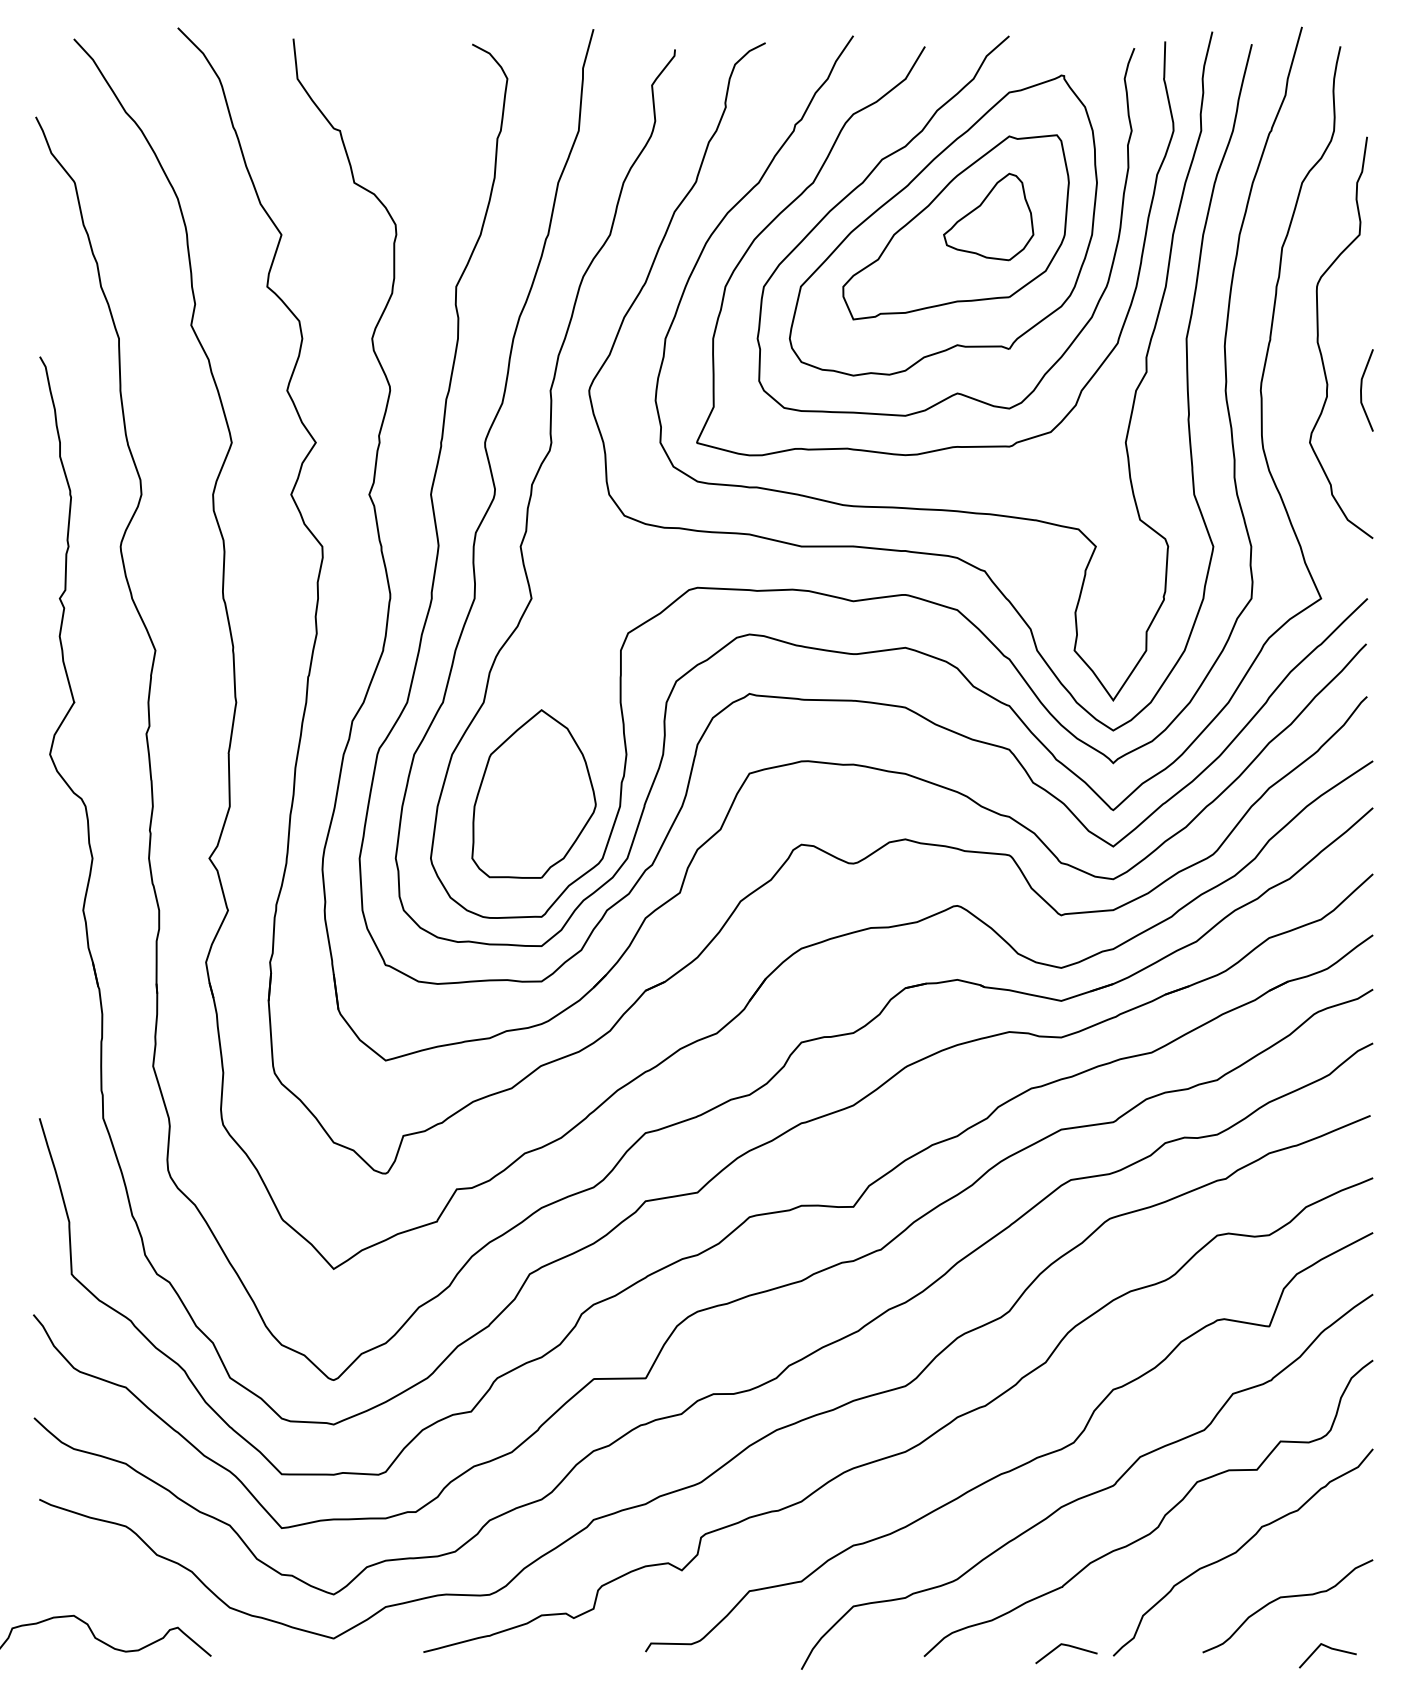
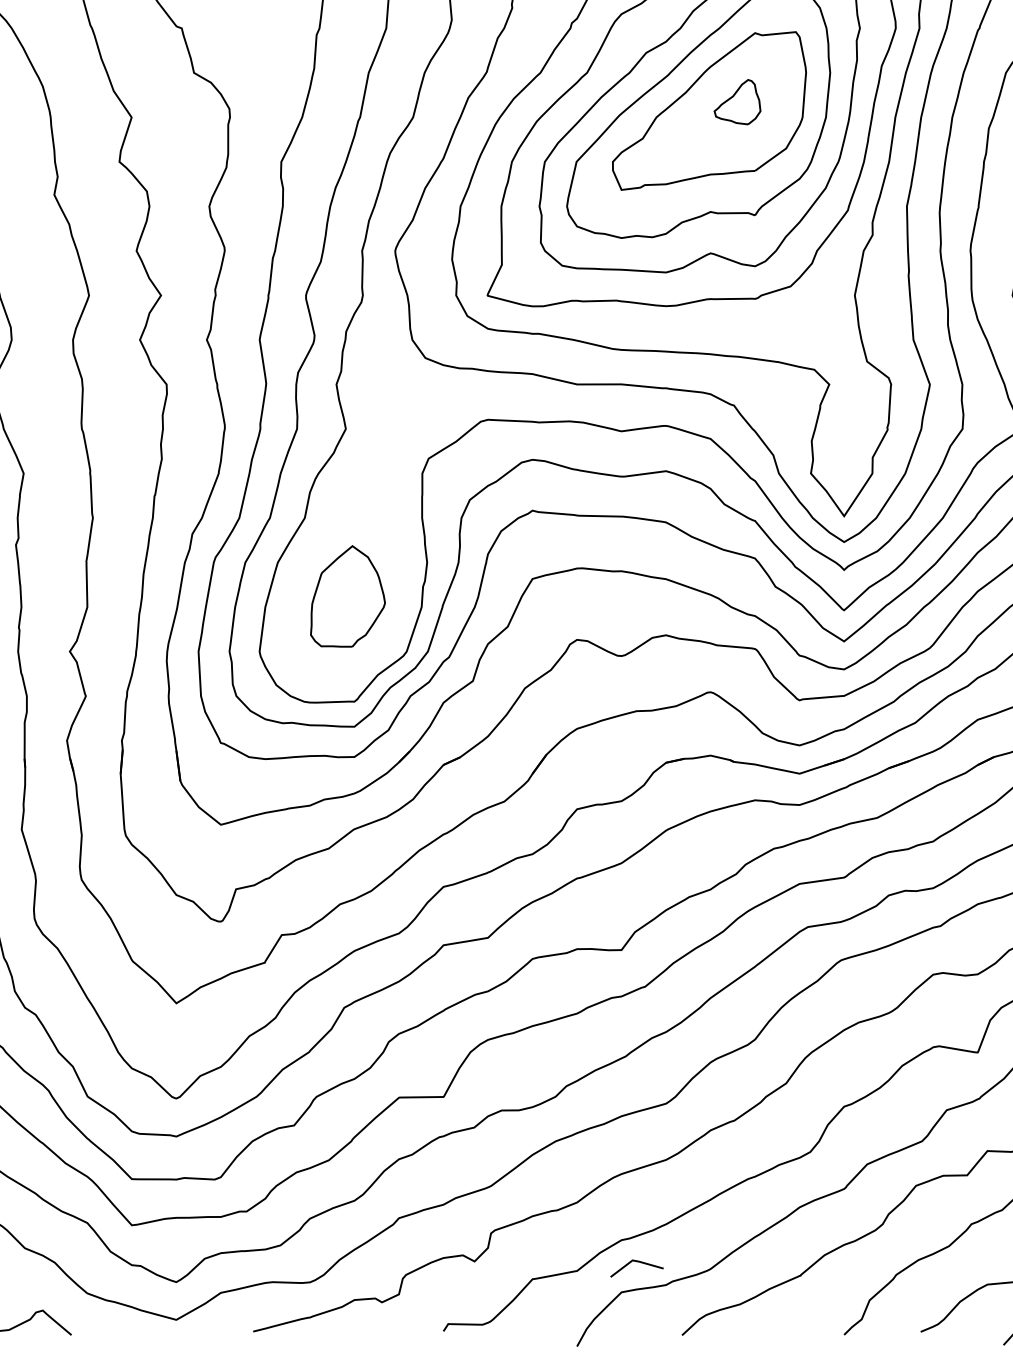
part: (988, 216) -> (737, 101), size x0.6
part: (533, 793) -> (347, 595), size x0.7
line: (1066, 1646) -> (637, 1262), moved

